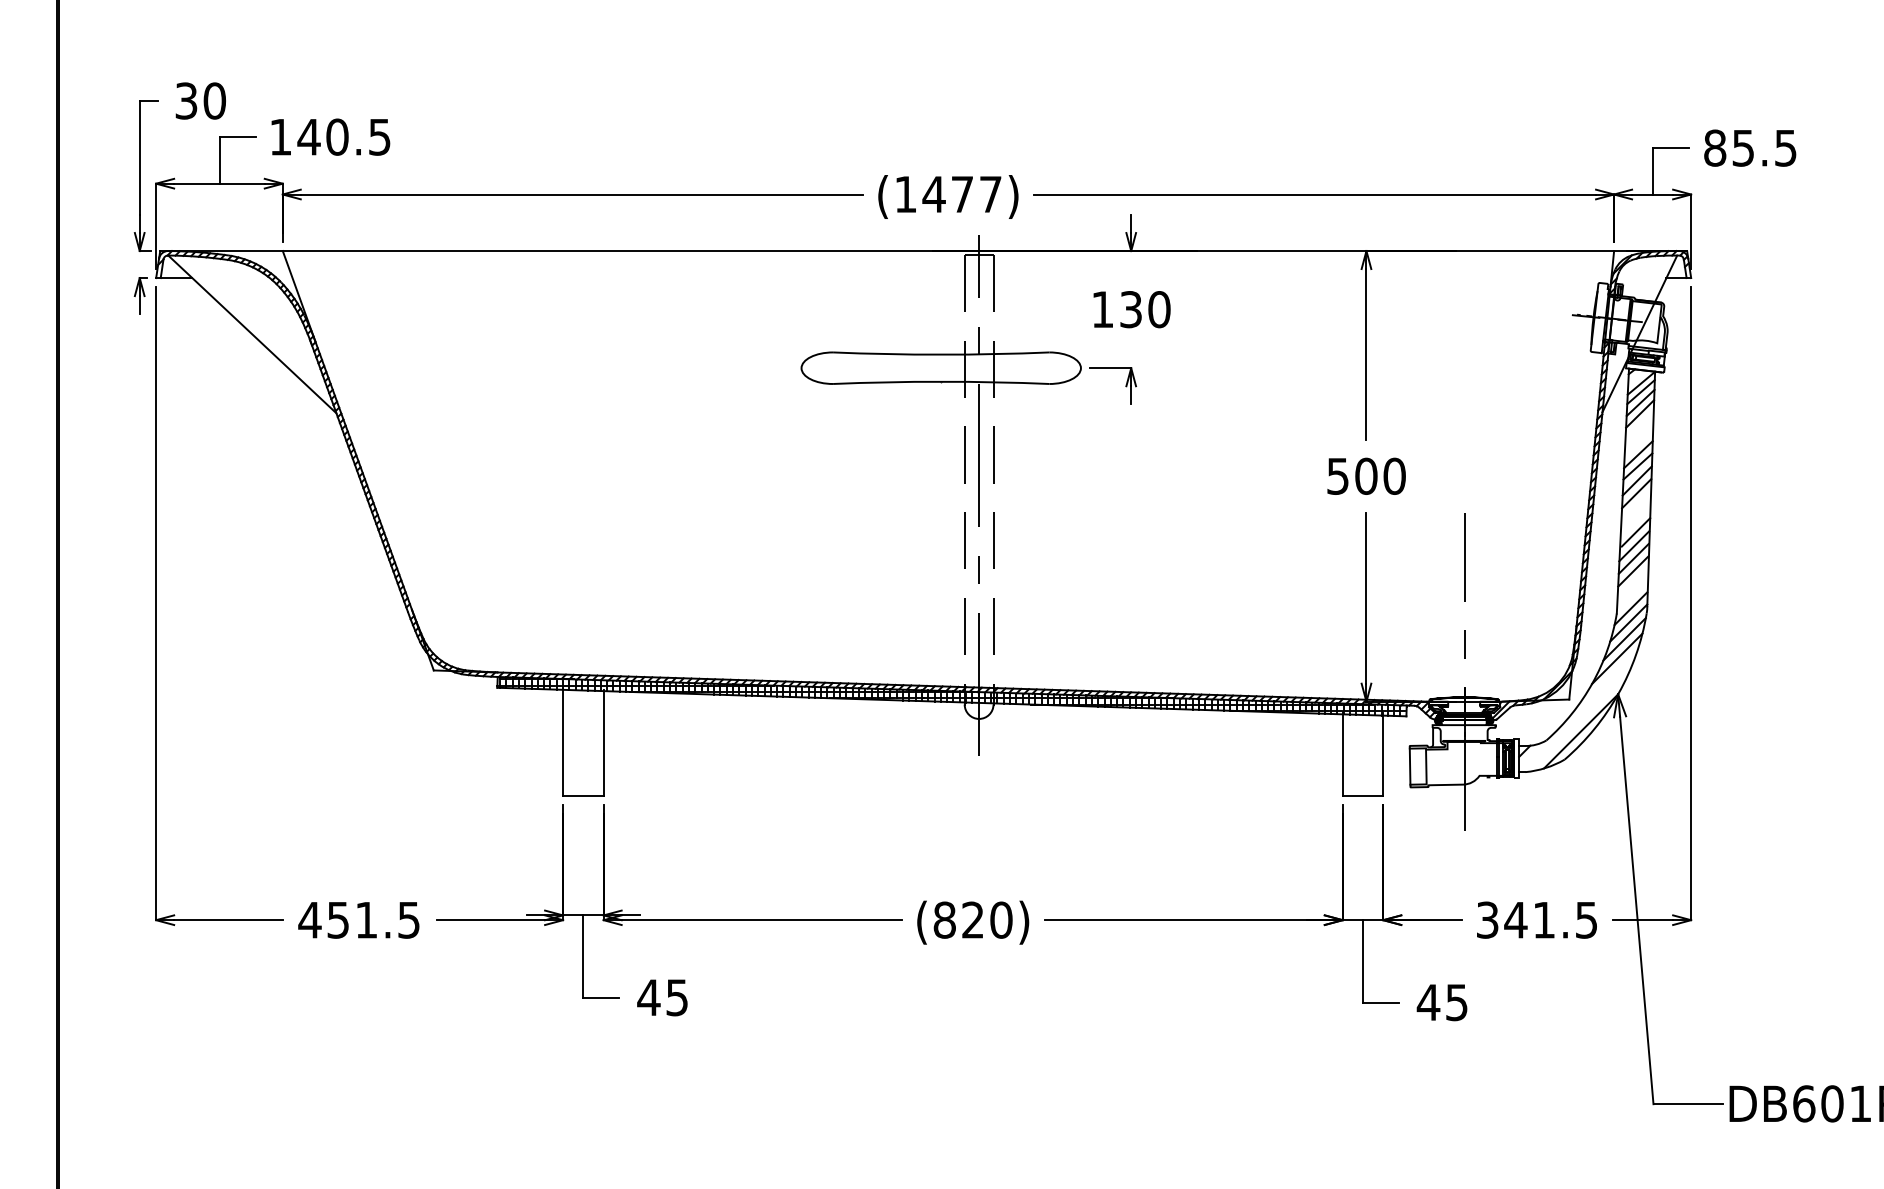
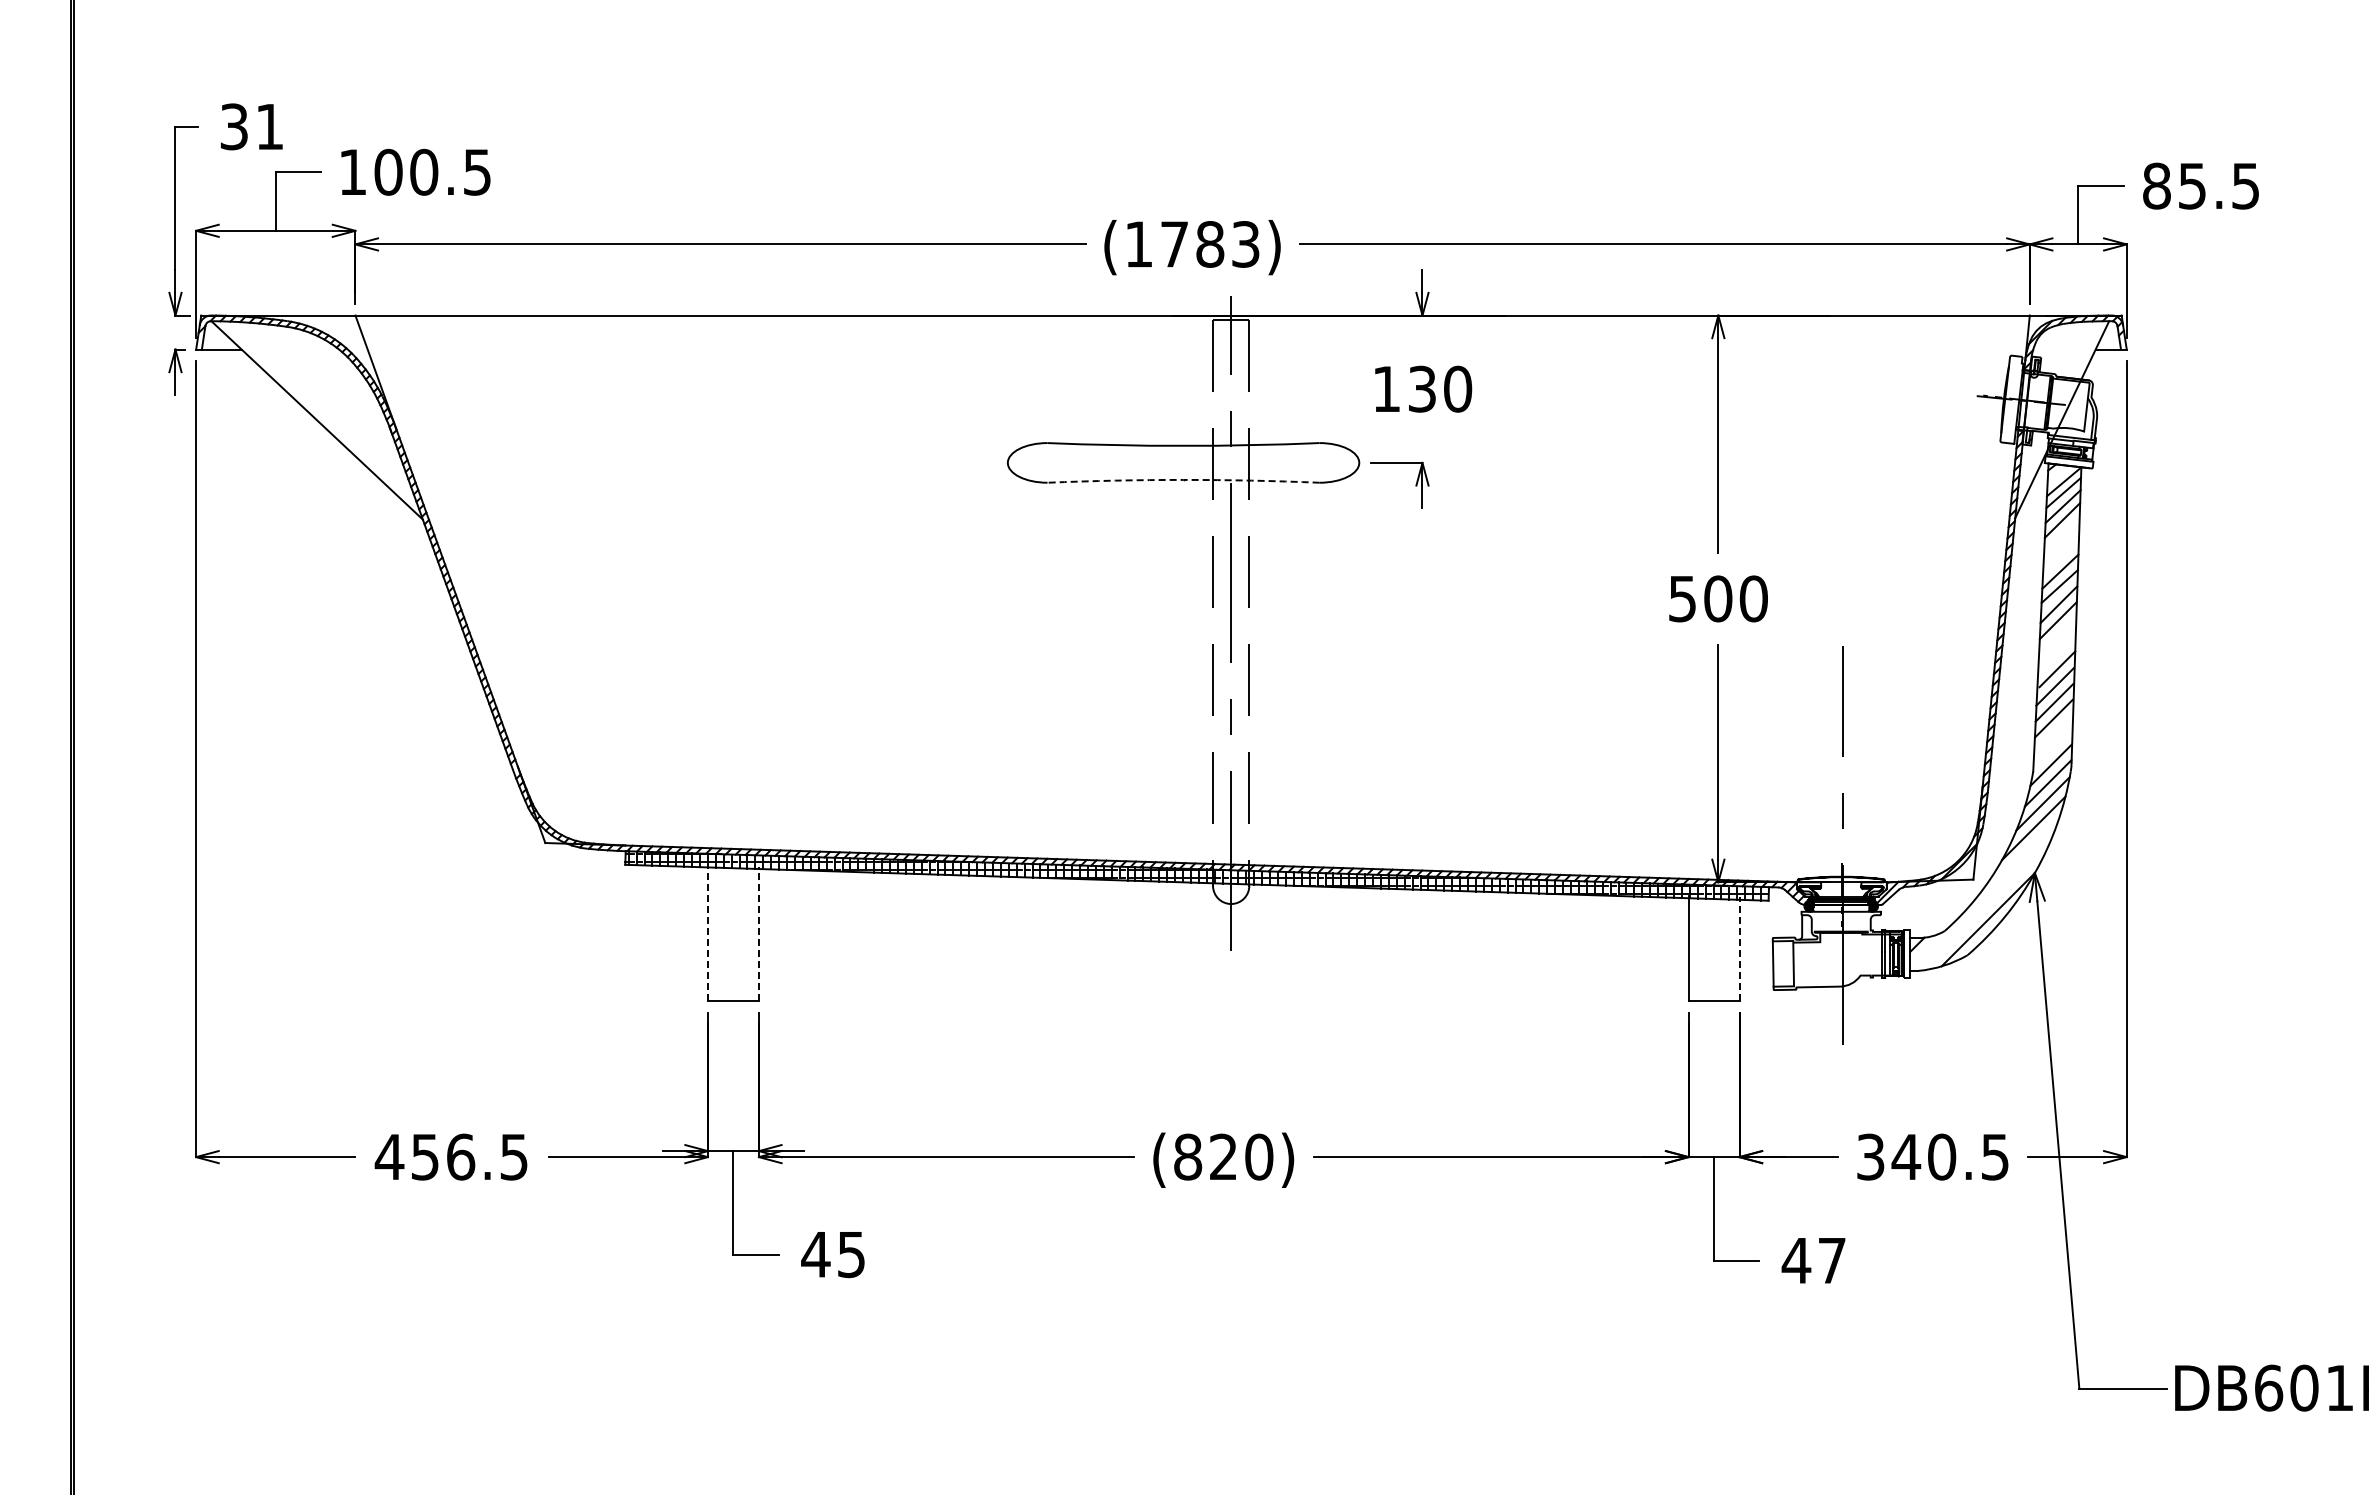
text: (215, 100) -> (270, 126), 30 -> 31
text: (309, 136) -> (388, 171), 140.5 -> 100.5
text: (961, 194) -> (1209, 244), (1477) -> (1783)
arc: (941, 381) -> (1183, 479), solid -> dashed
line: (563, 742) -> (708, 933), solid -> dashed
line: (604, 742) -> (759, 933), solid -> dashed
line: (1383, 754) -> (1739, 948), solid -> dashed
text: (367, 919) -> (461, 1156), 451.5 -> 456.5
text: (1544, 919) -> (1942, 1156), 341.5 -> 340.5
text: (1456, 1003) -> (1831, 1261), 45 -> 47

